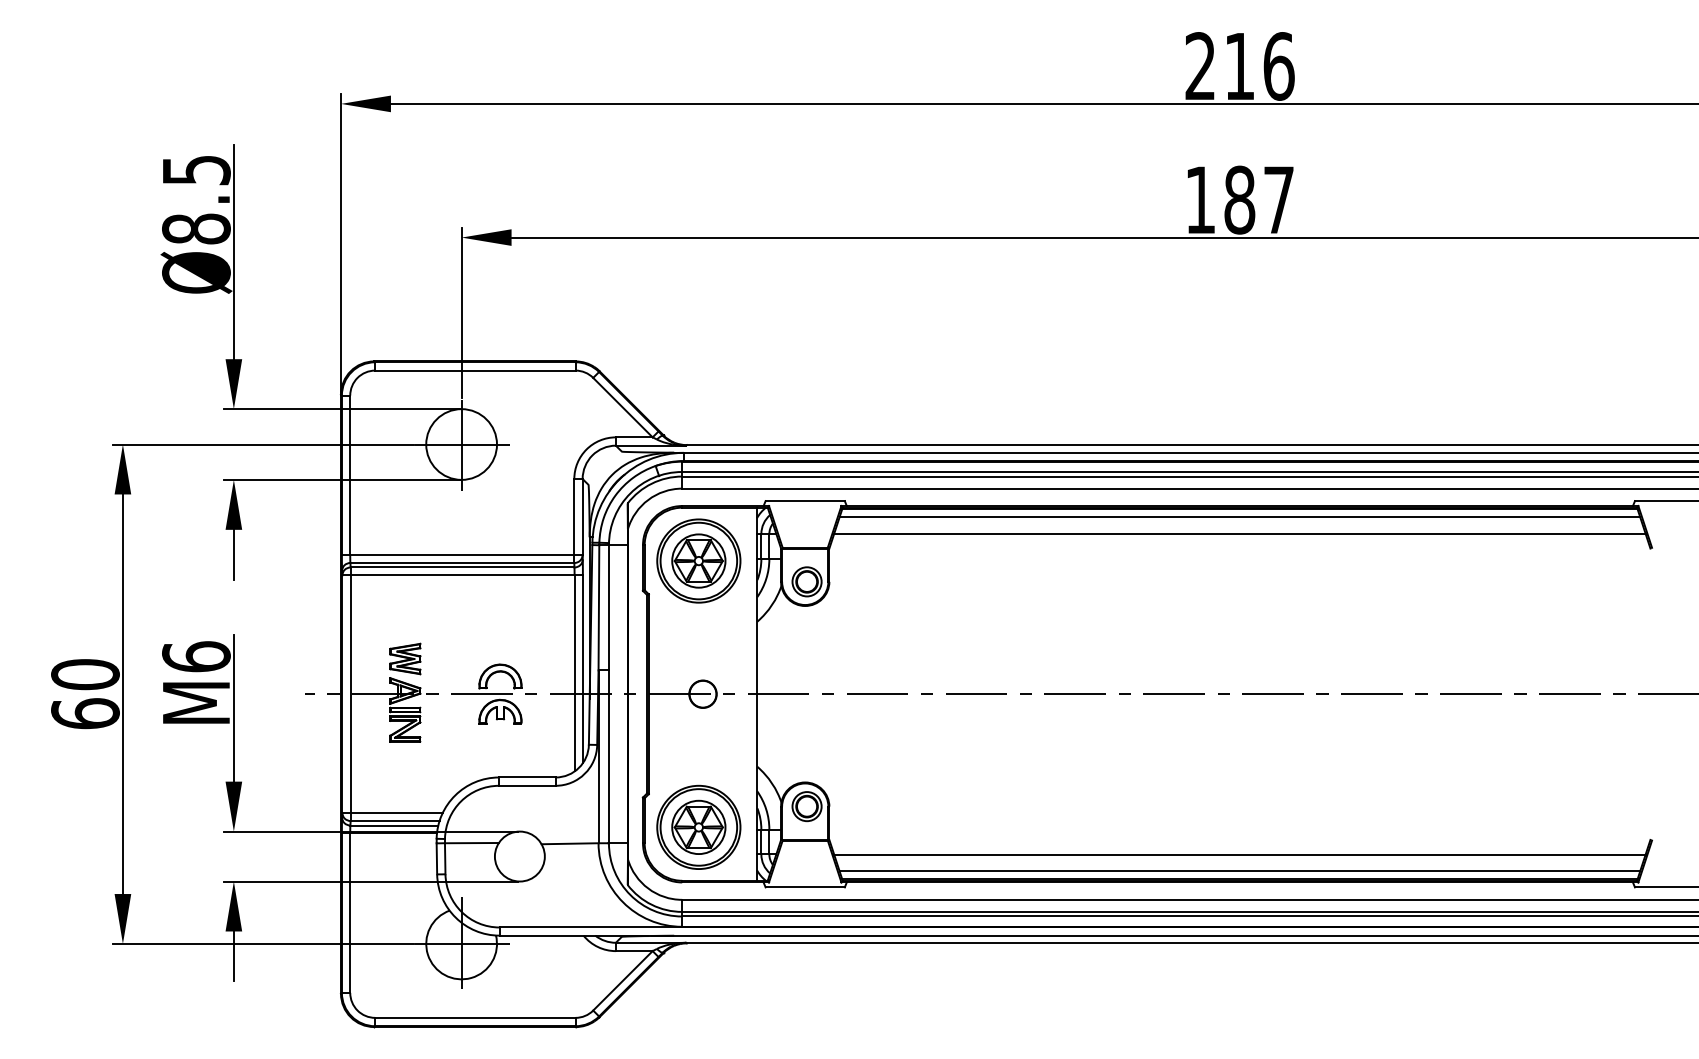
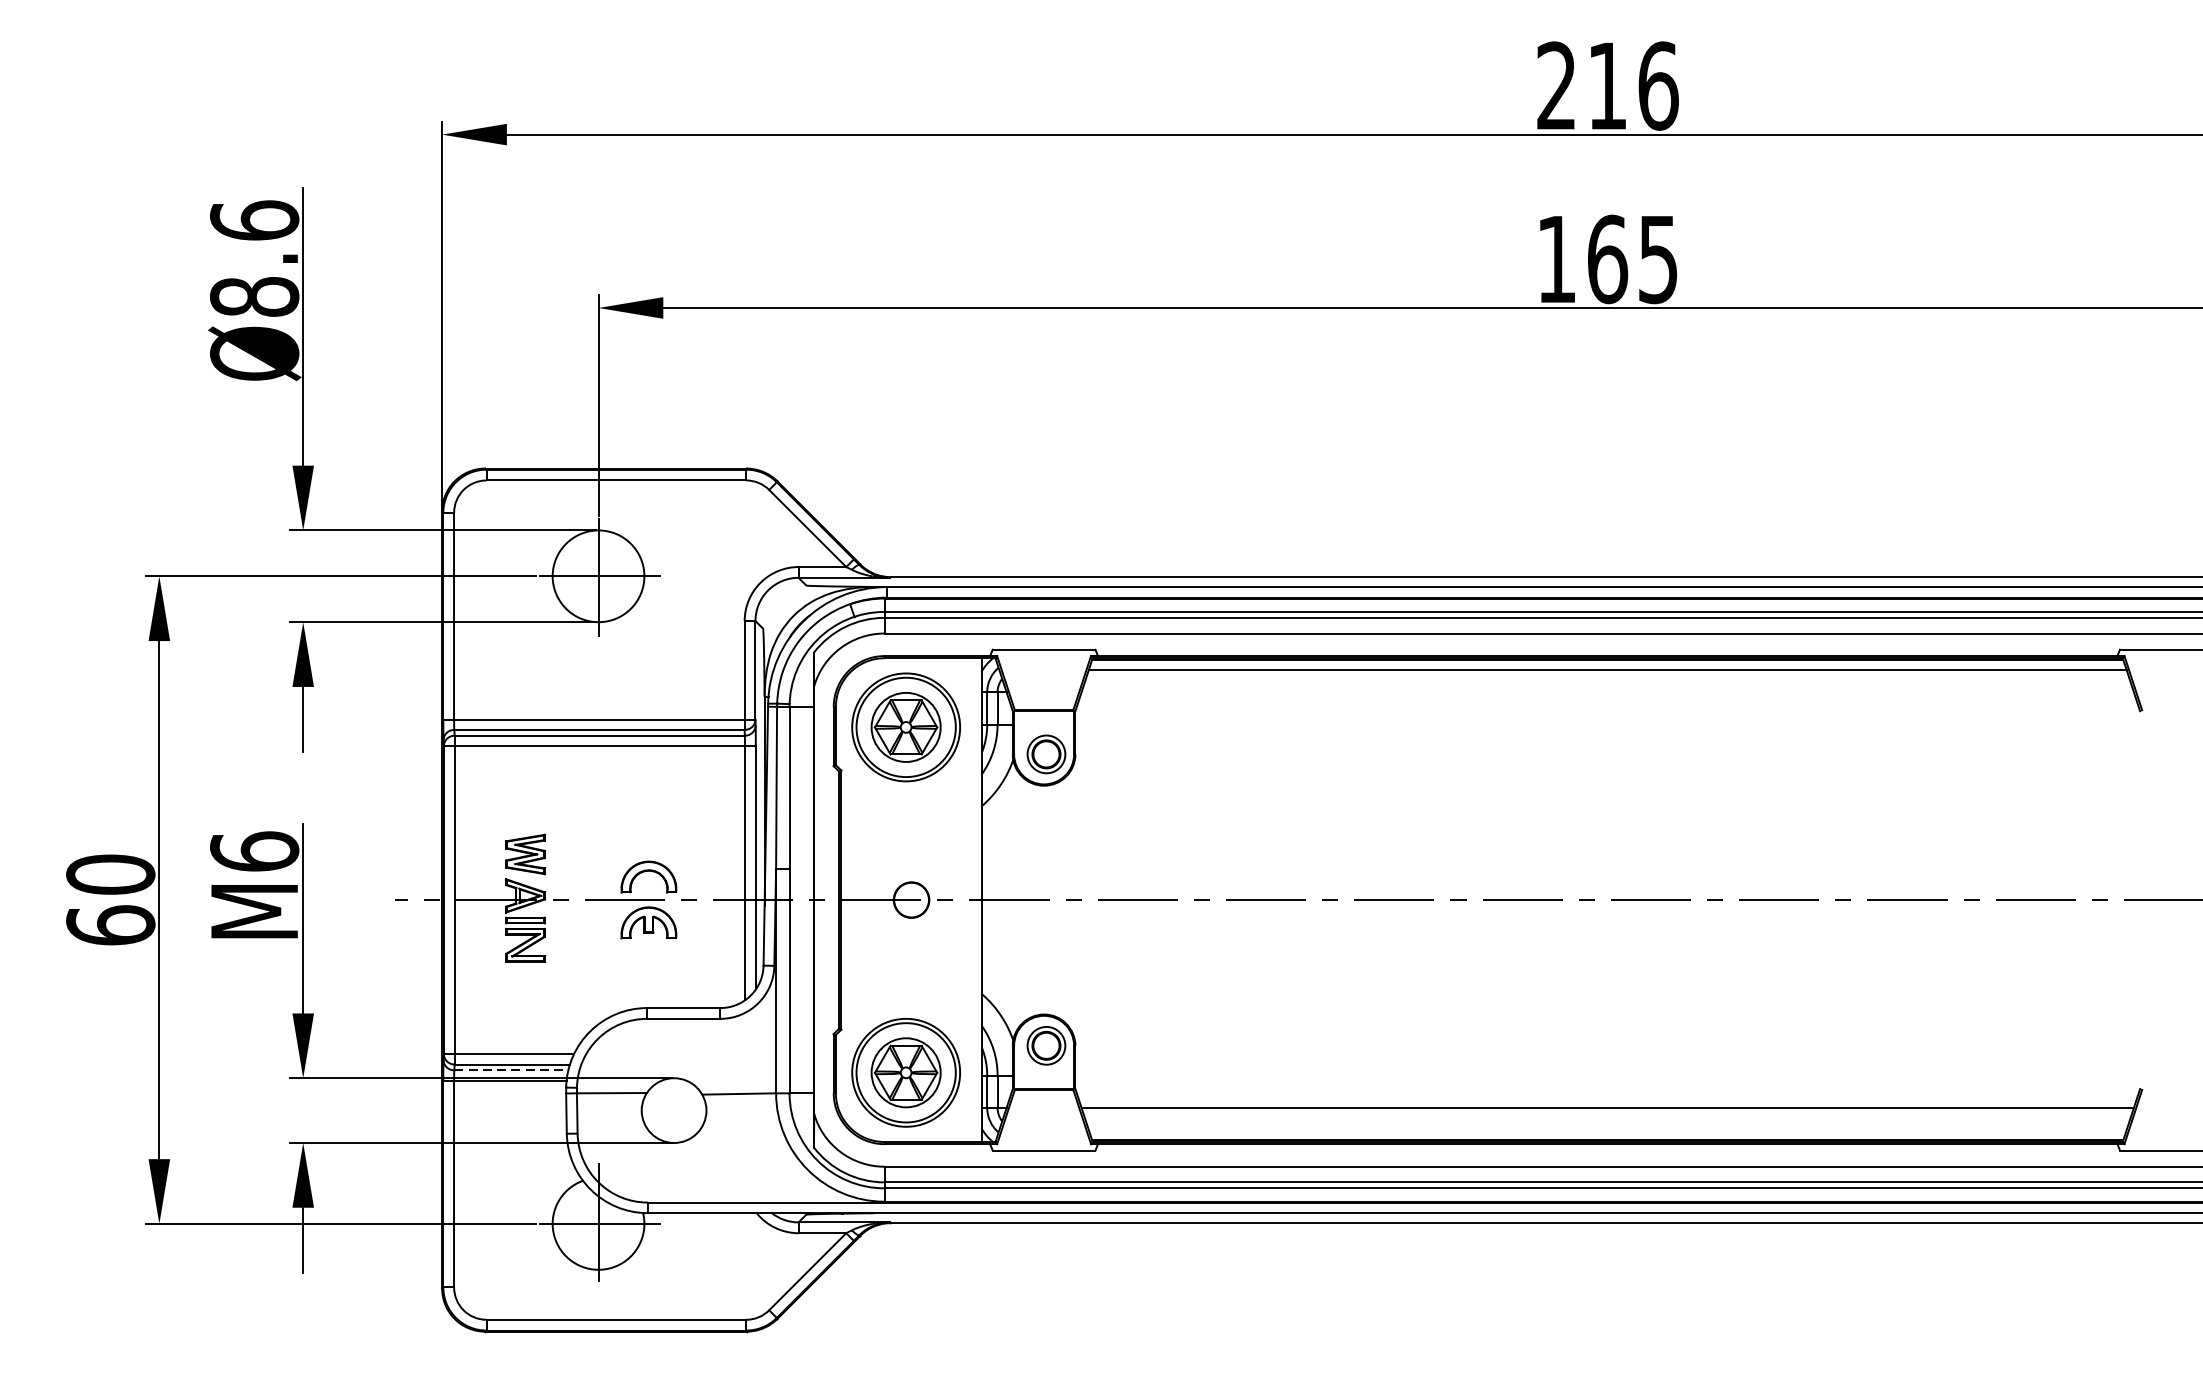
text: (196, 169) -> (254, 219), Ø8.5 -> Ø8.6
text: (1258, 199) -> (1631, 258), 187 -> 165
line: (1239, 533) -> (1607, 691), removed
line: (394, 825) -> (511, 1070), solid -> dashed
line: (1239, 871) -> (1607, 1129), removed

